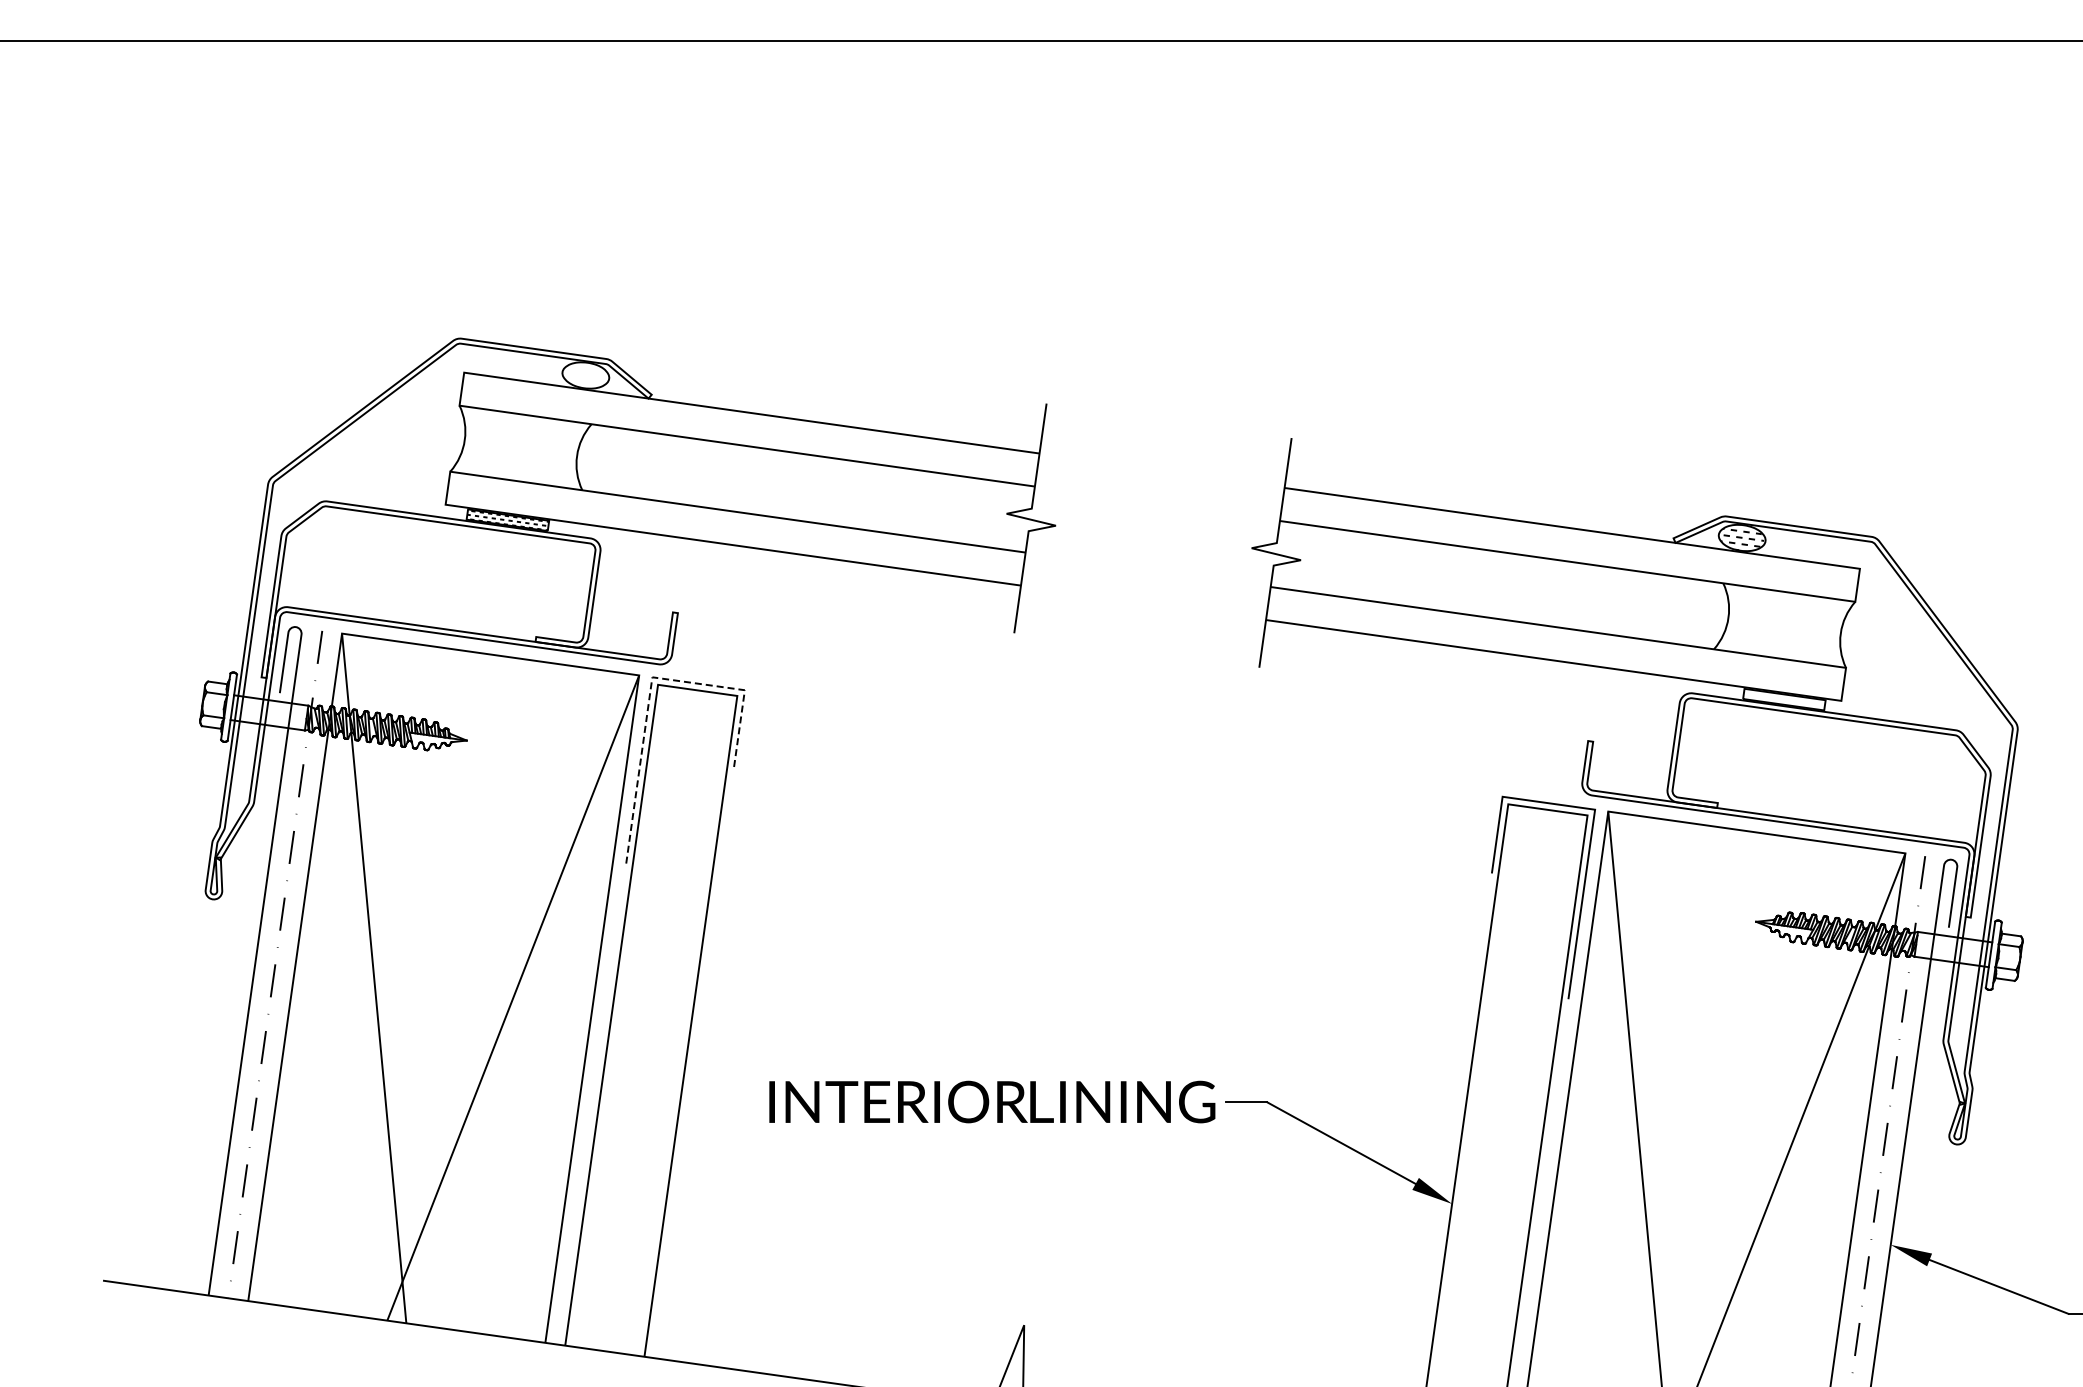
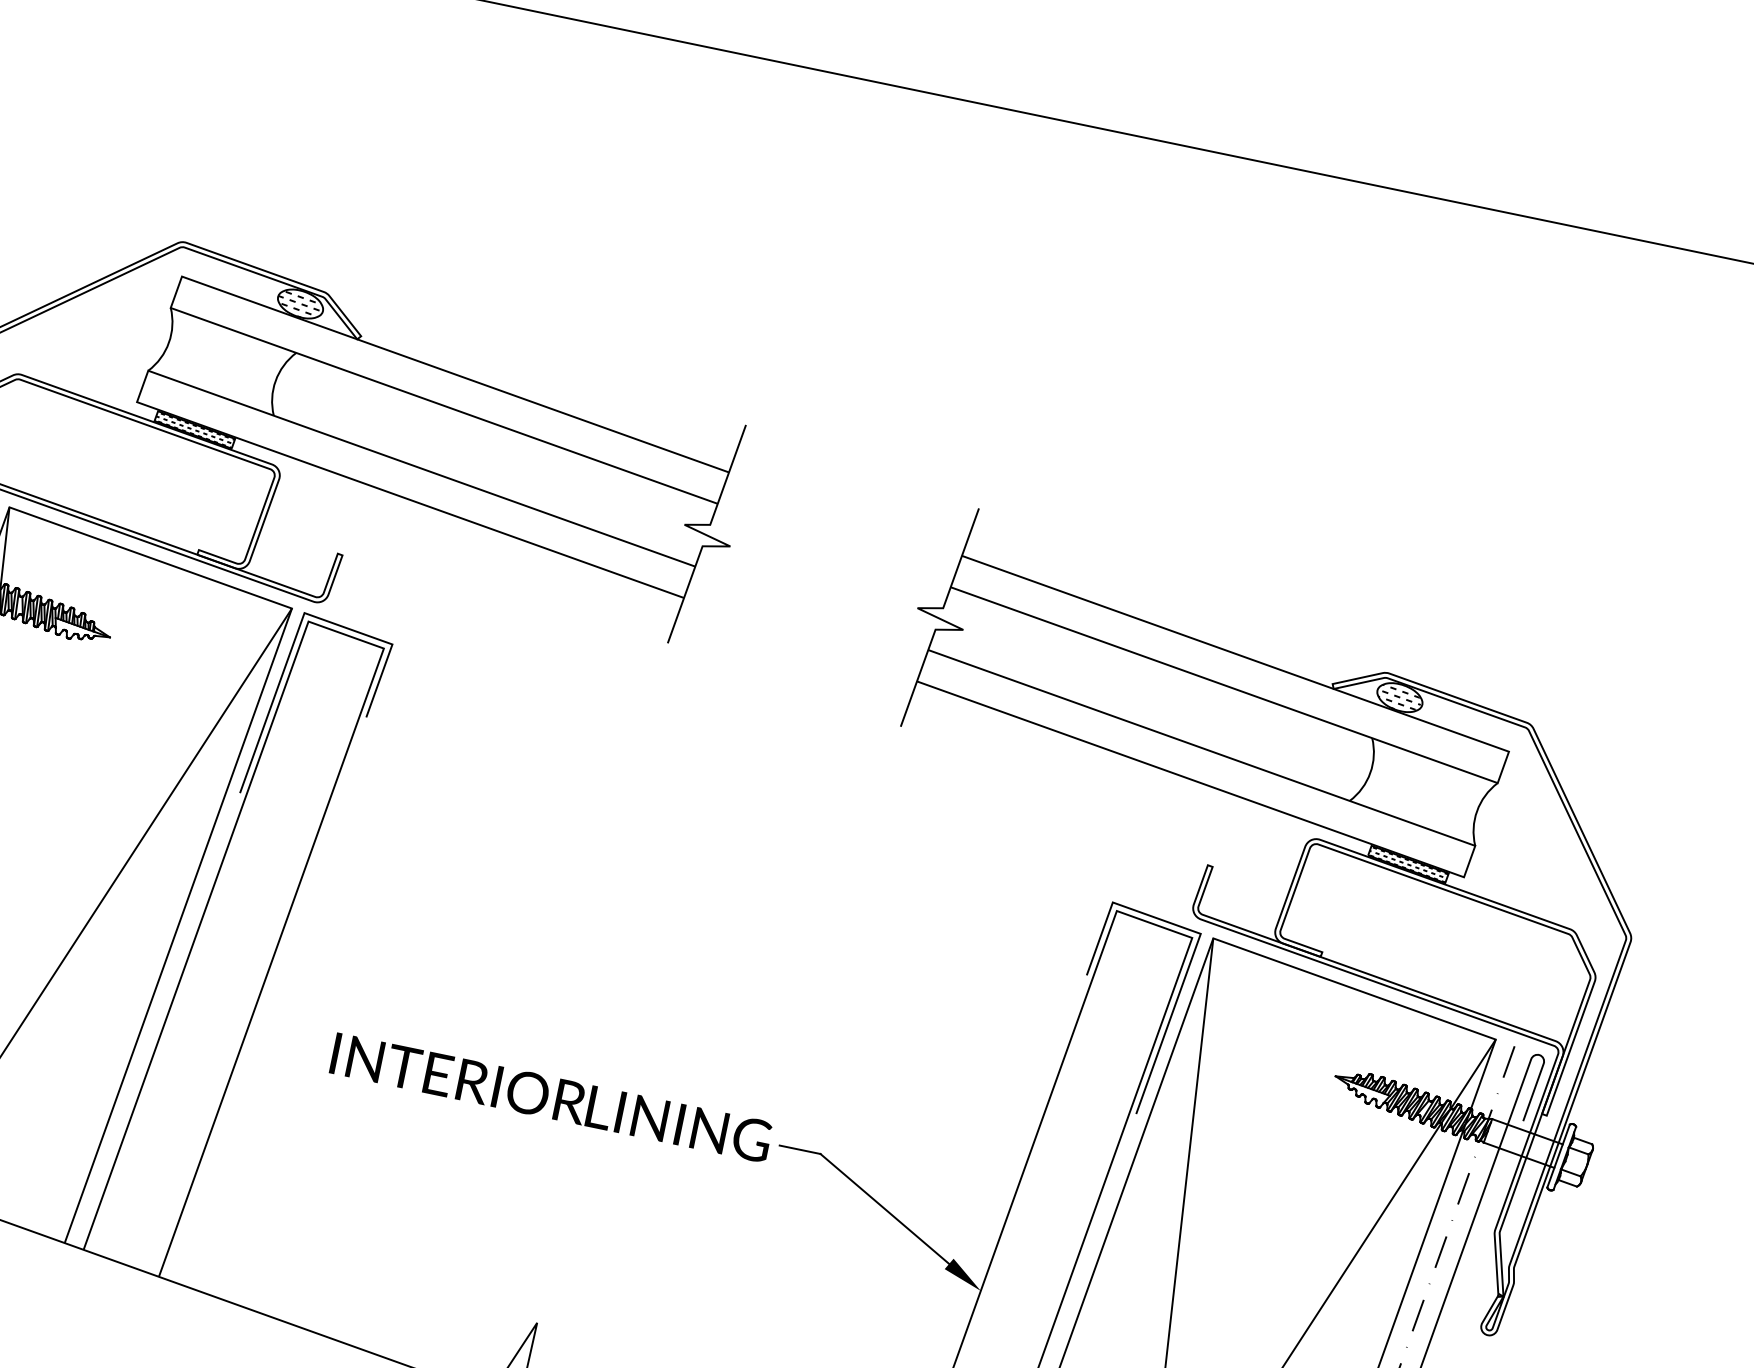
hatch: (584, 377) -> (298, 305), added
line: (651, 686) -> (301, 621), dashed -> solid
hatch: (1784, 699) -> (1408, 864), added

